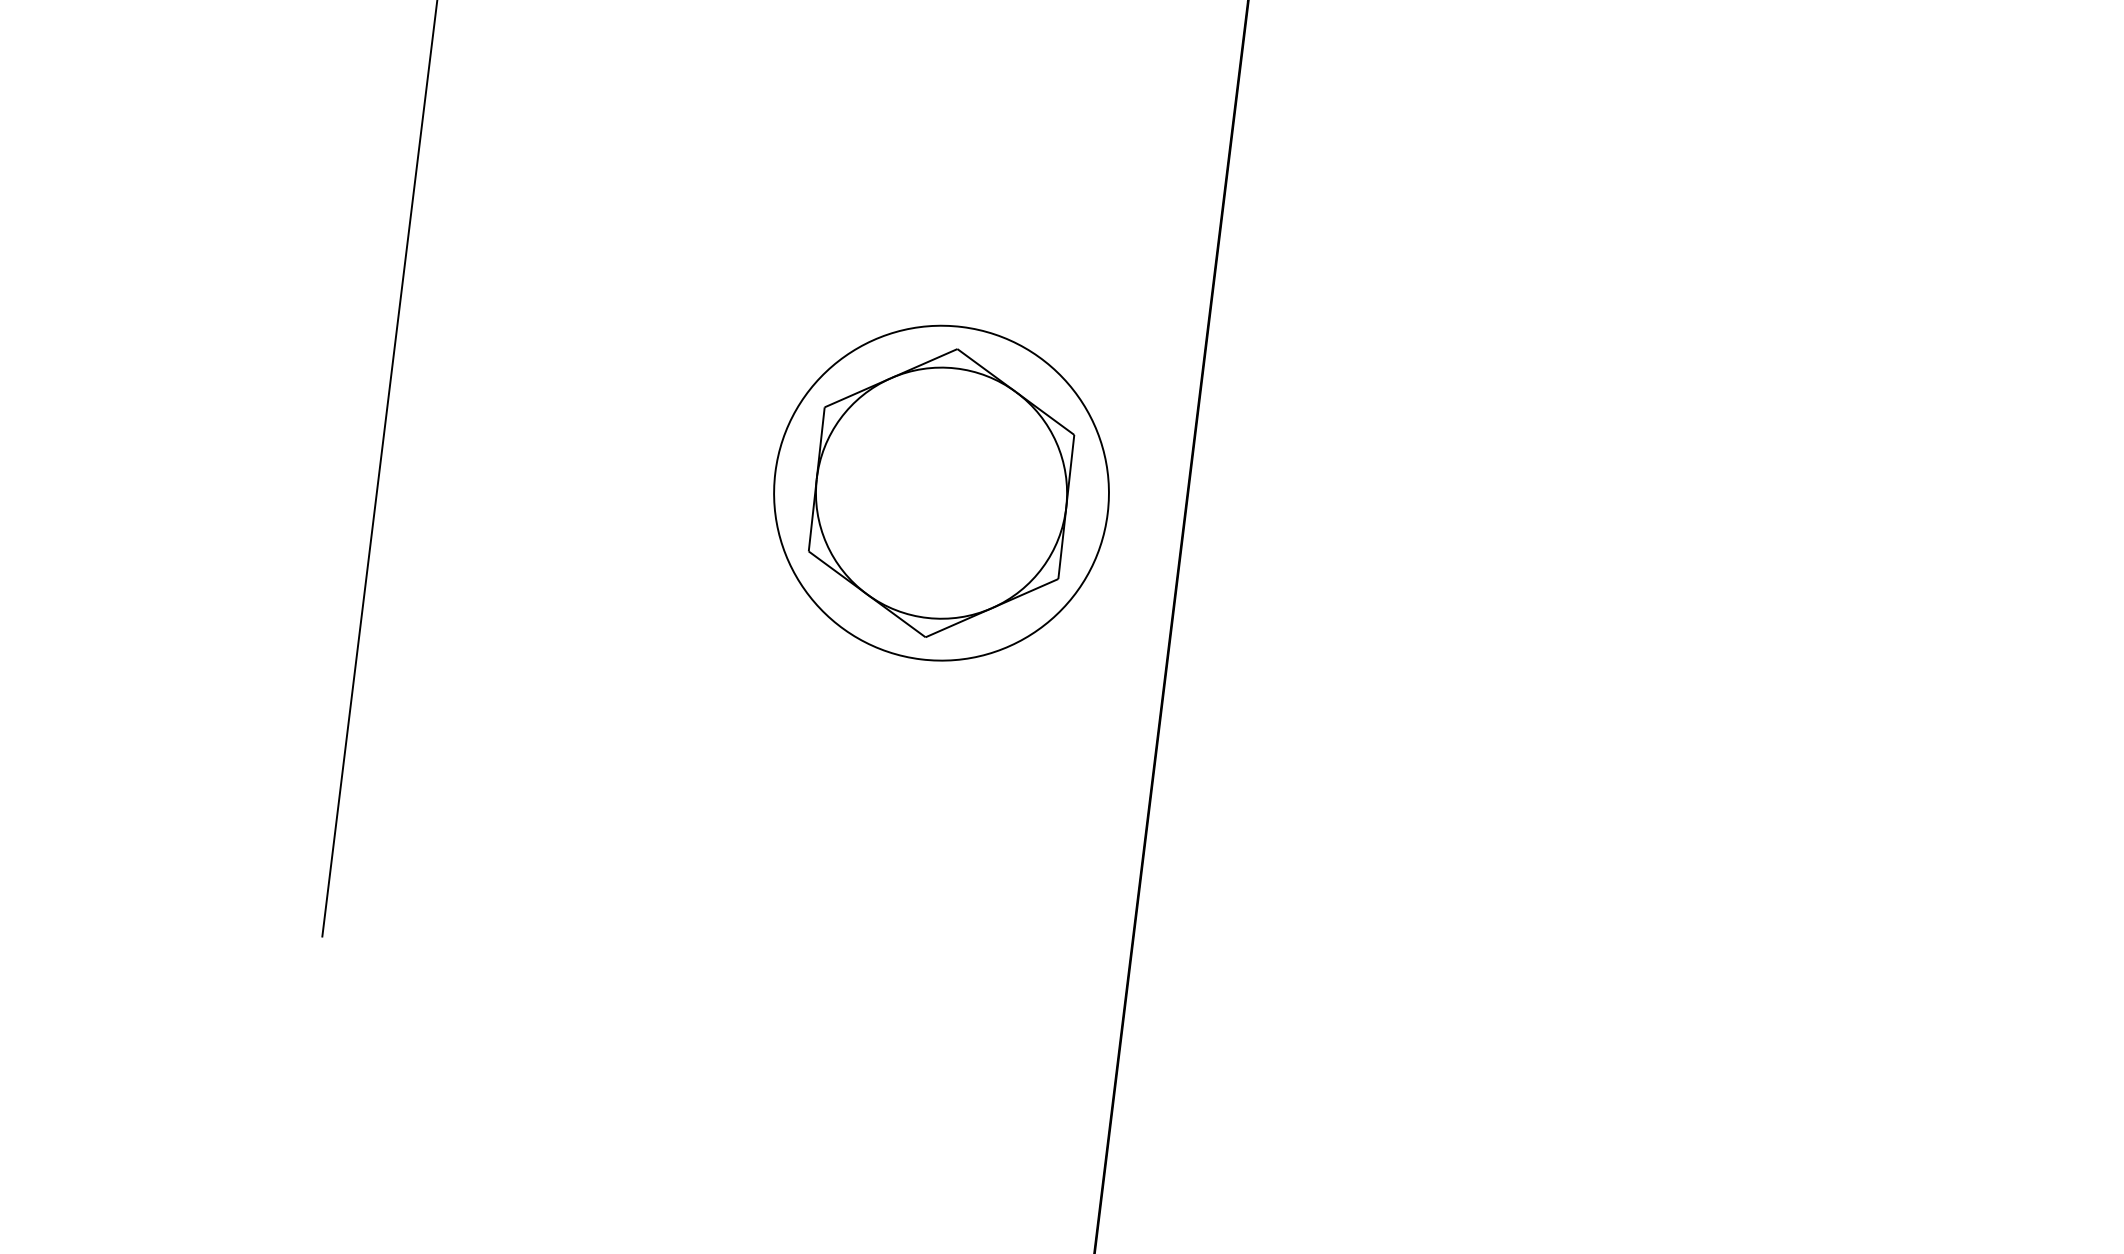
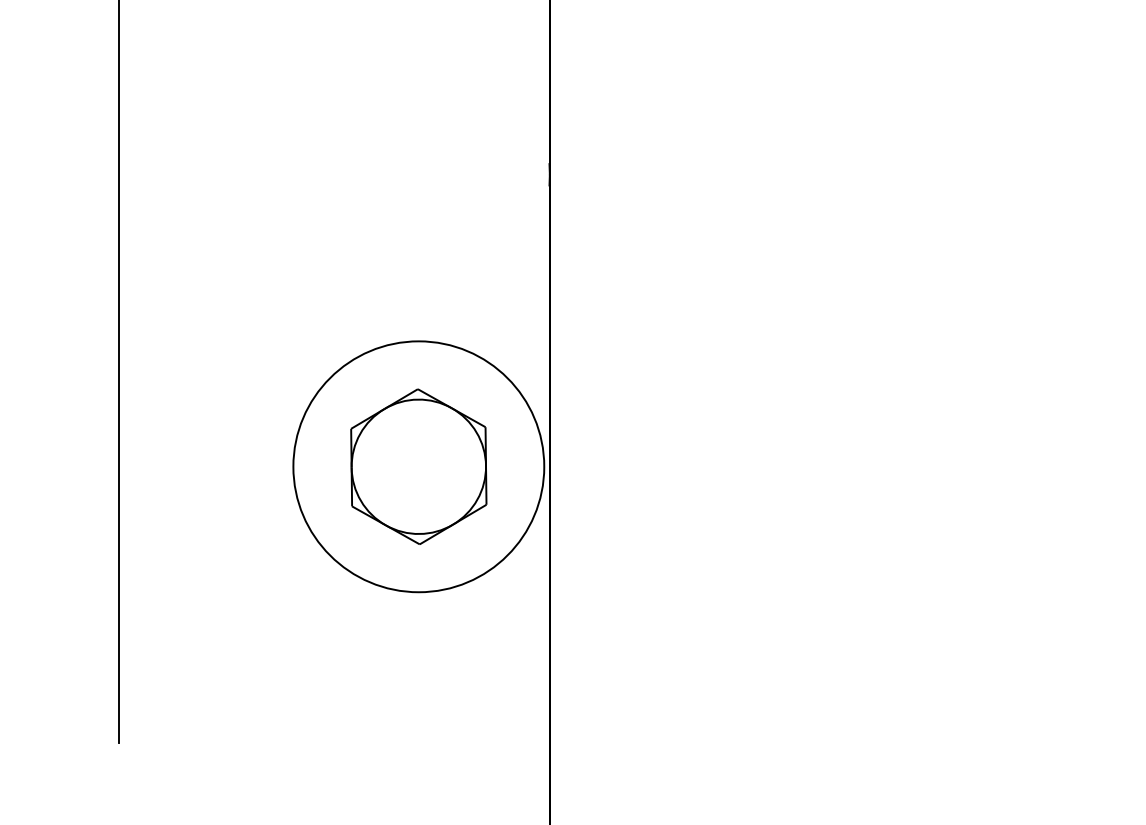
circle: (940, 492) -> (418, 466), size x1.4

